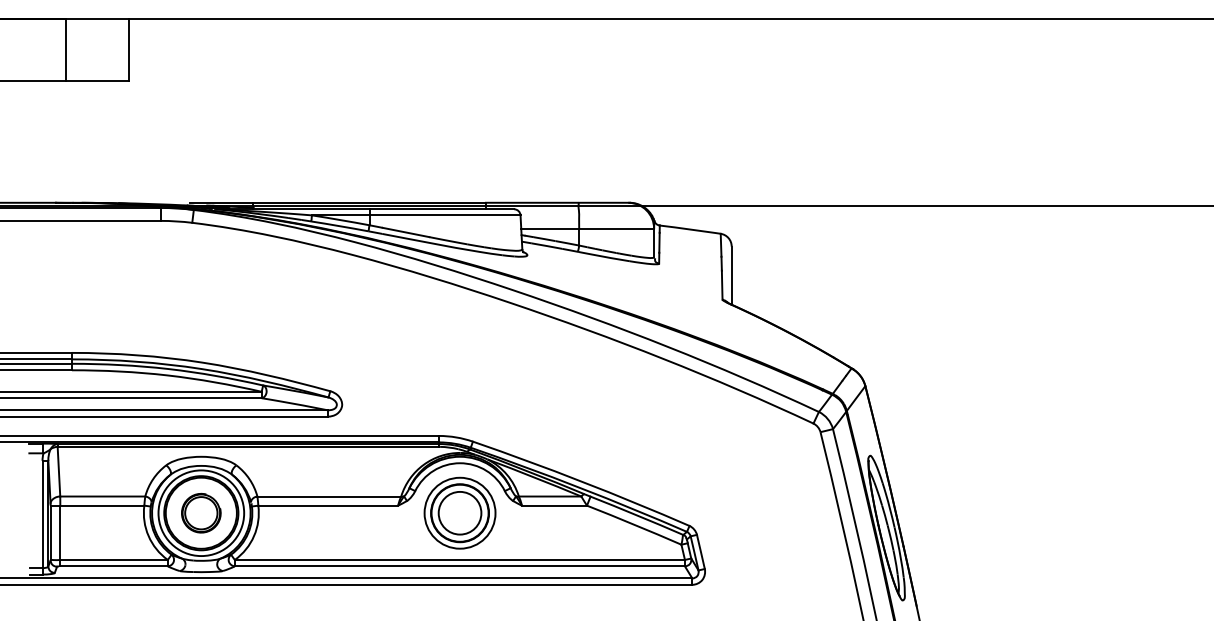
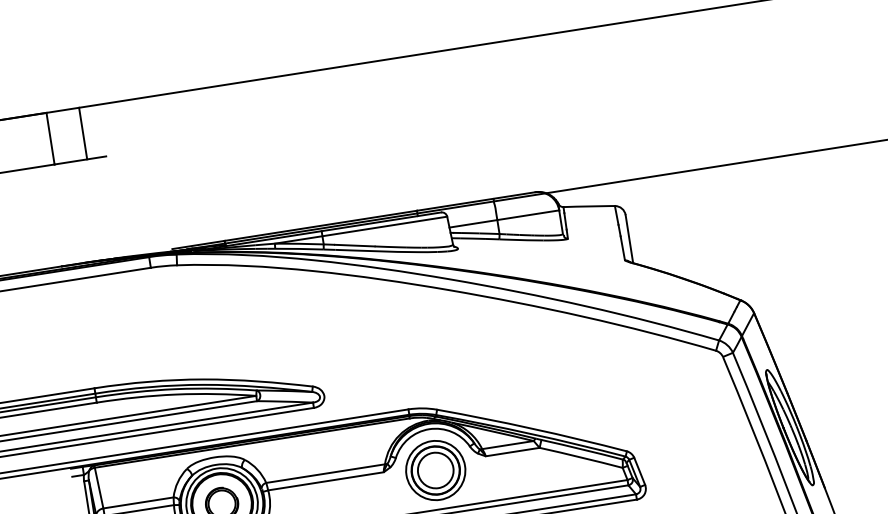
line: (128, 49) -> (82, 133), moved

